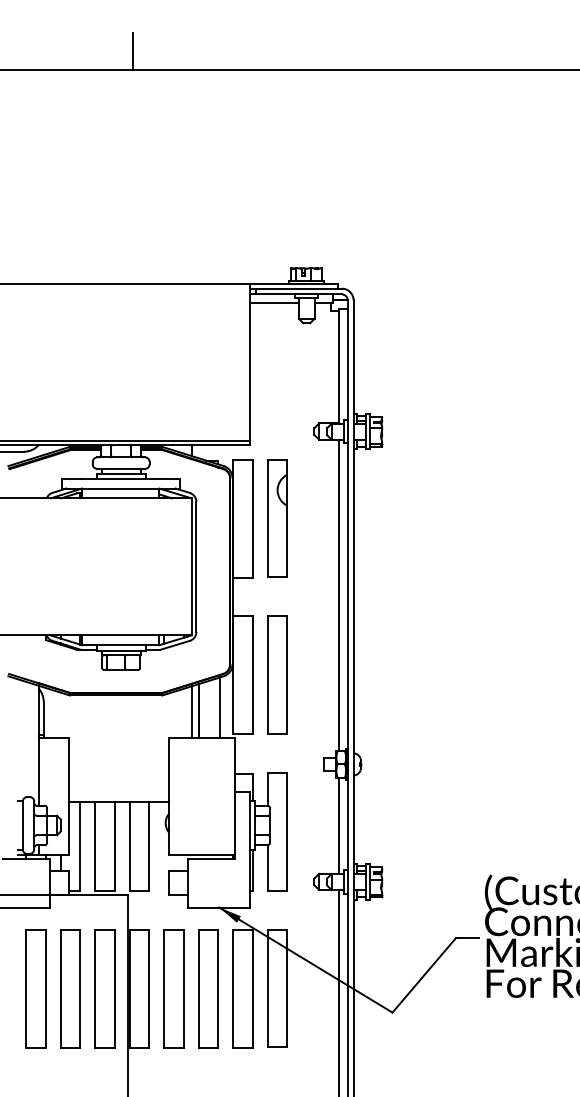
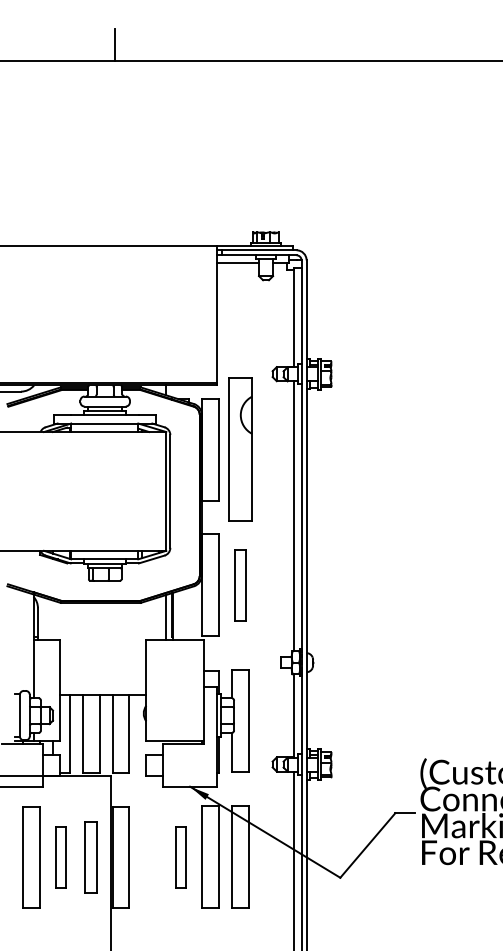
part: (277, 518) -> (240, 449), size x1.4
part: (277, 674) -> (240, 584), size x0.7
line: (220, 707) -> (191, 613), removed
part: (70, 988) -> (61, 856), size x0.6
part: (104, 988) -> (90, 856), size x0.7
part: (173, 988) -> (150, 856), removed
part: (208, 988) -> (180, 856), size x0.6

